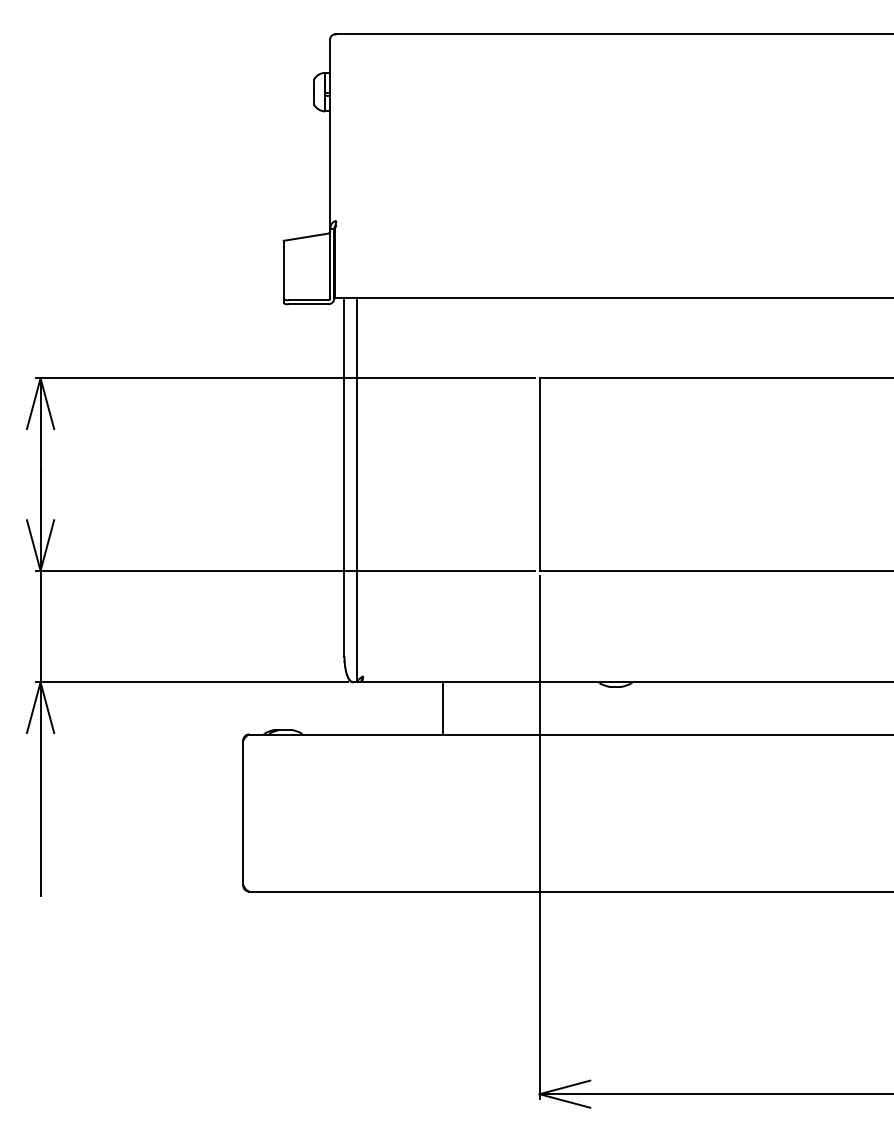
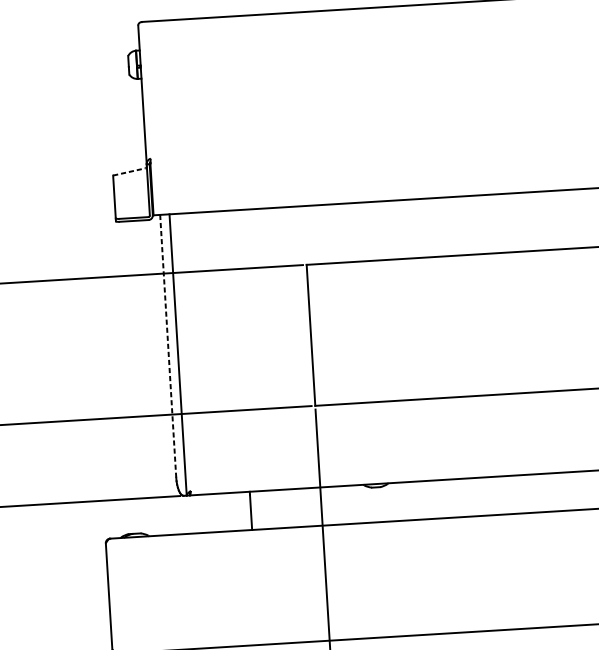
line: (306, 237) -> (129, 172), solid -> dashed
line: (344, 478) -> (168, 346), solid -> dashed

